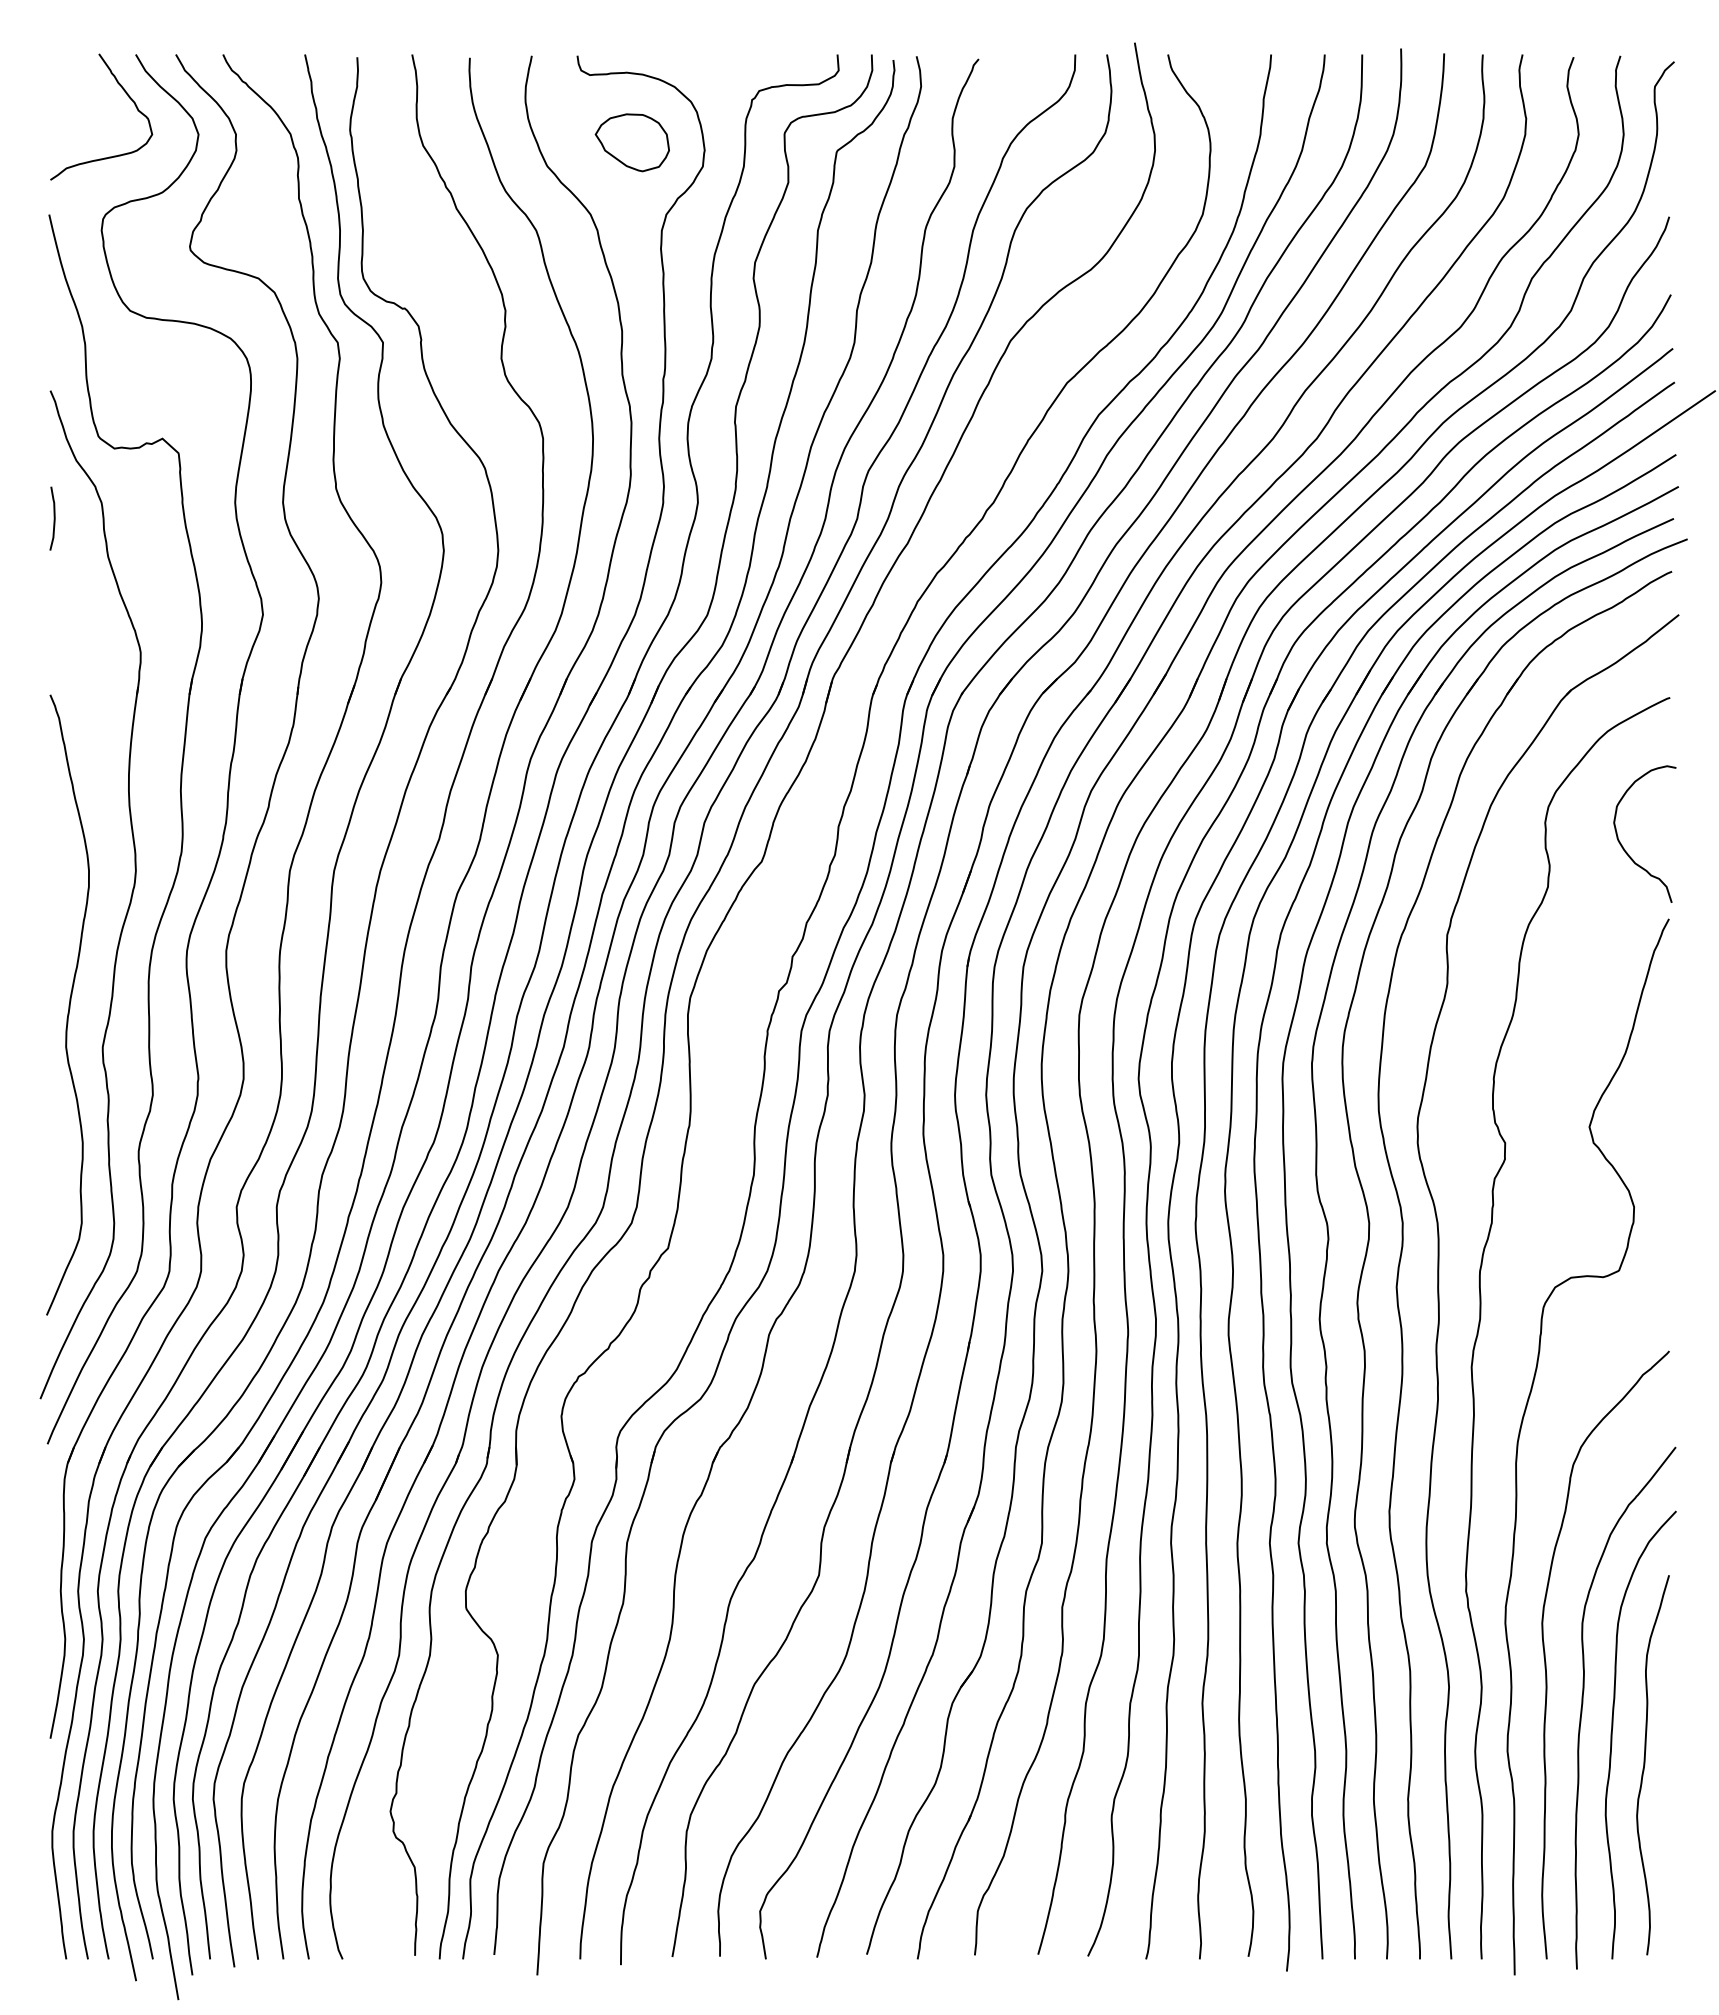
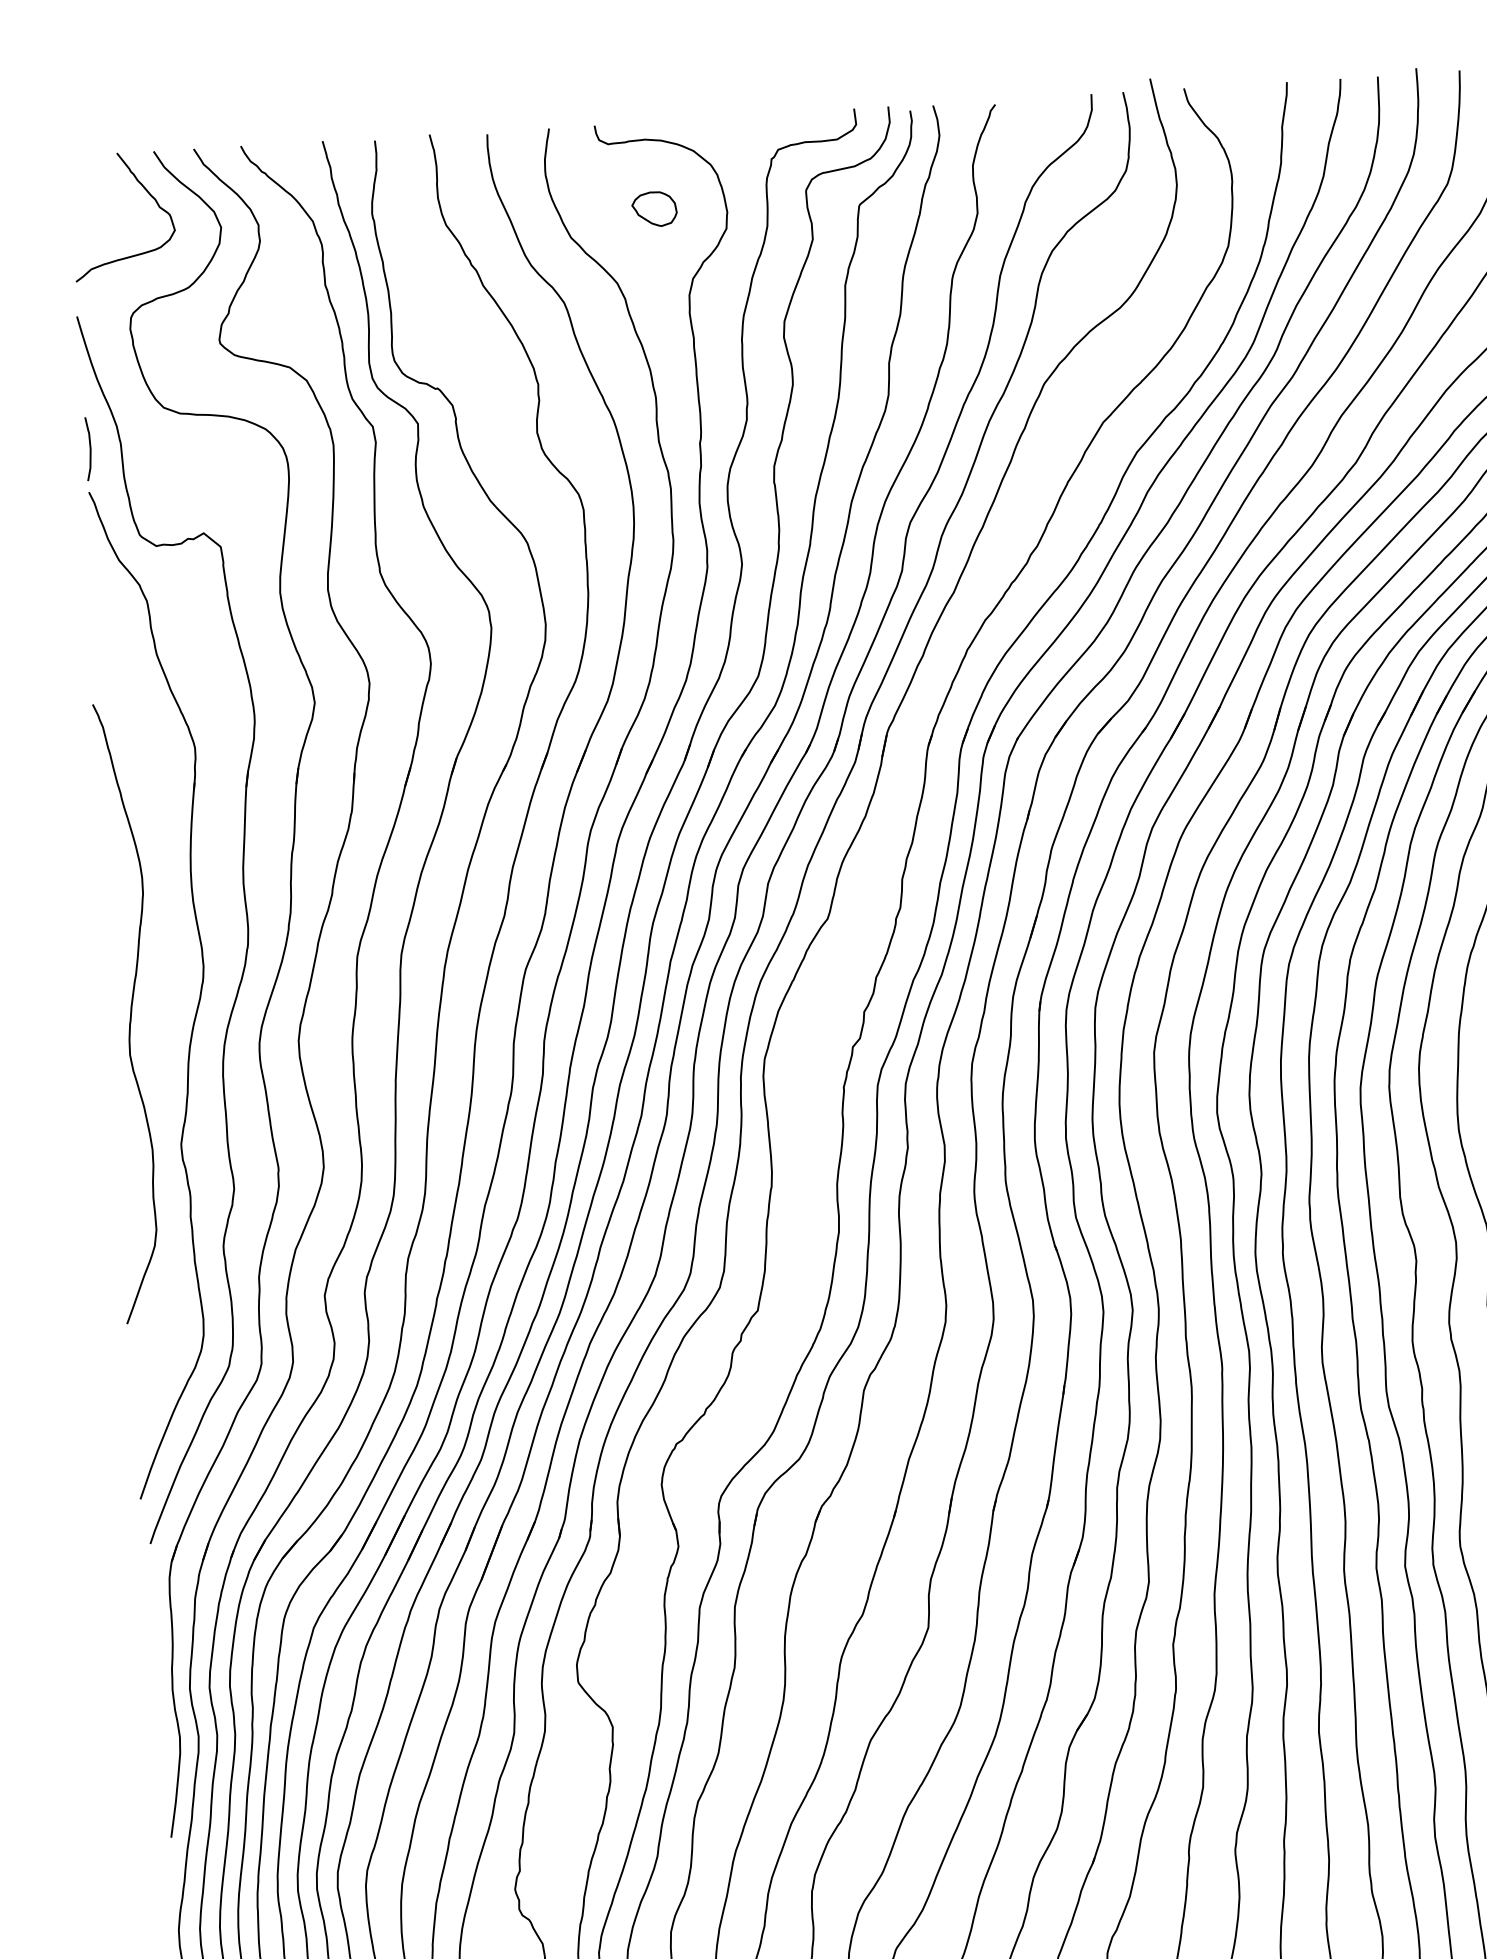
part: (631, 142) -> (653, 209), size x0.6
curve: (53, 518) -> (89, 448), moved
curve: (68, 1004) -> (129, 1012), moved

